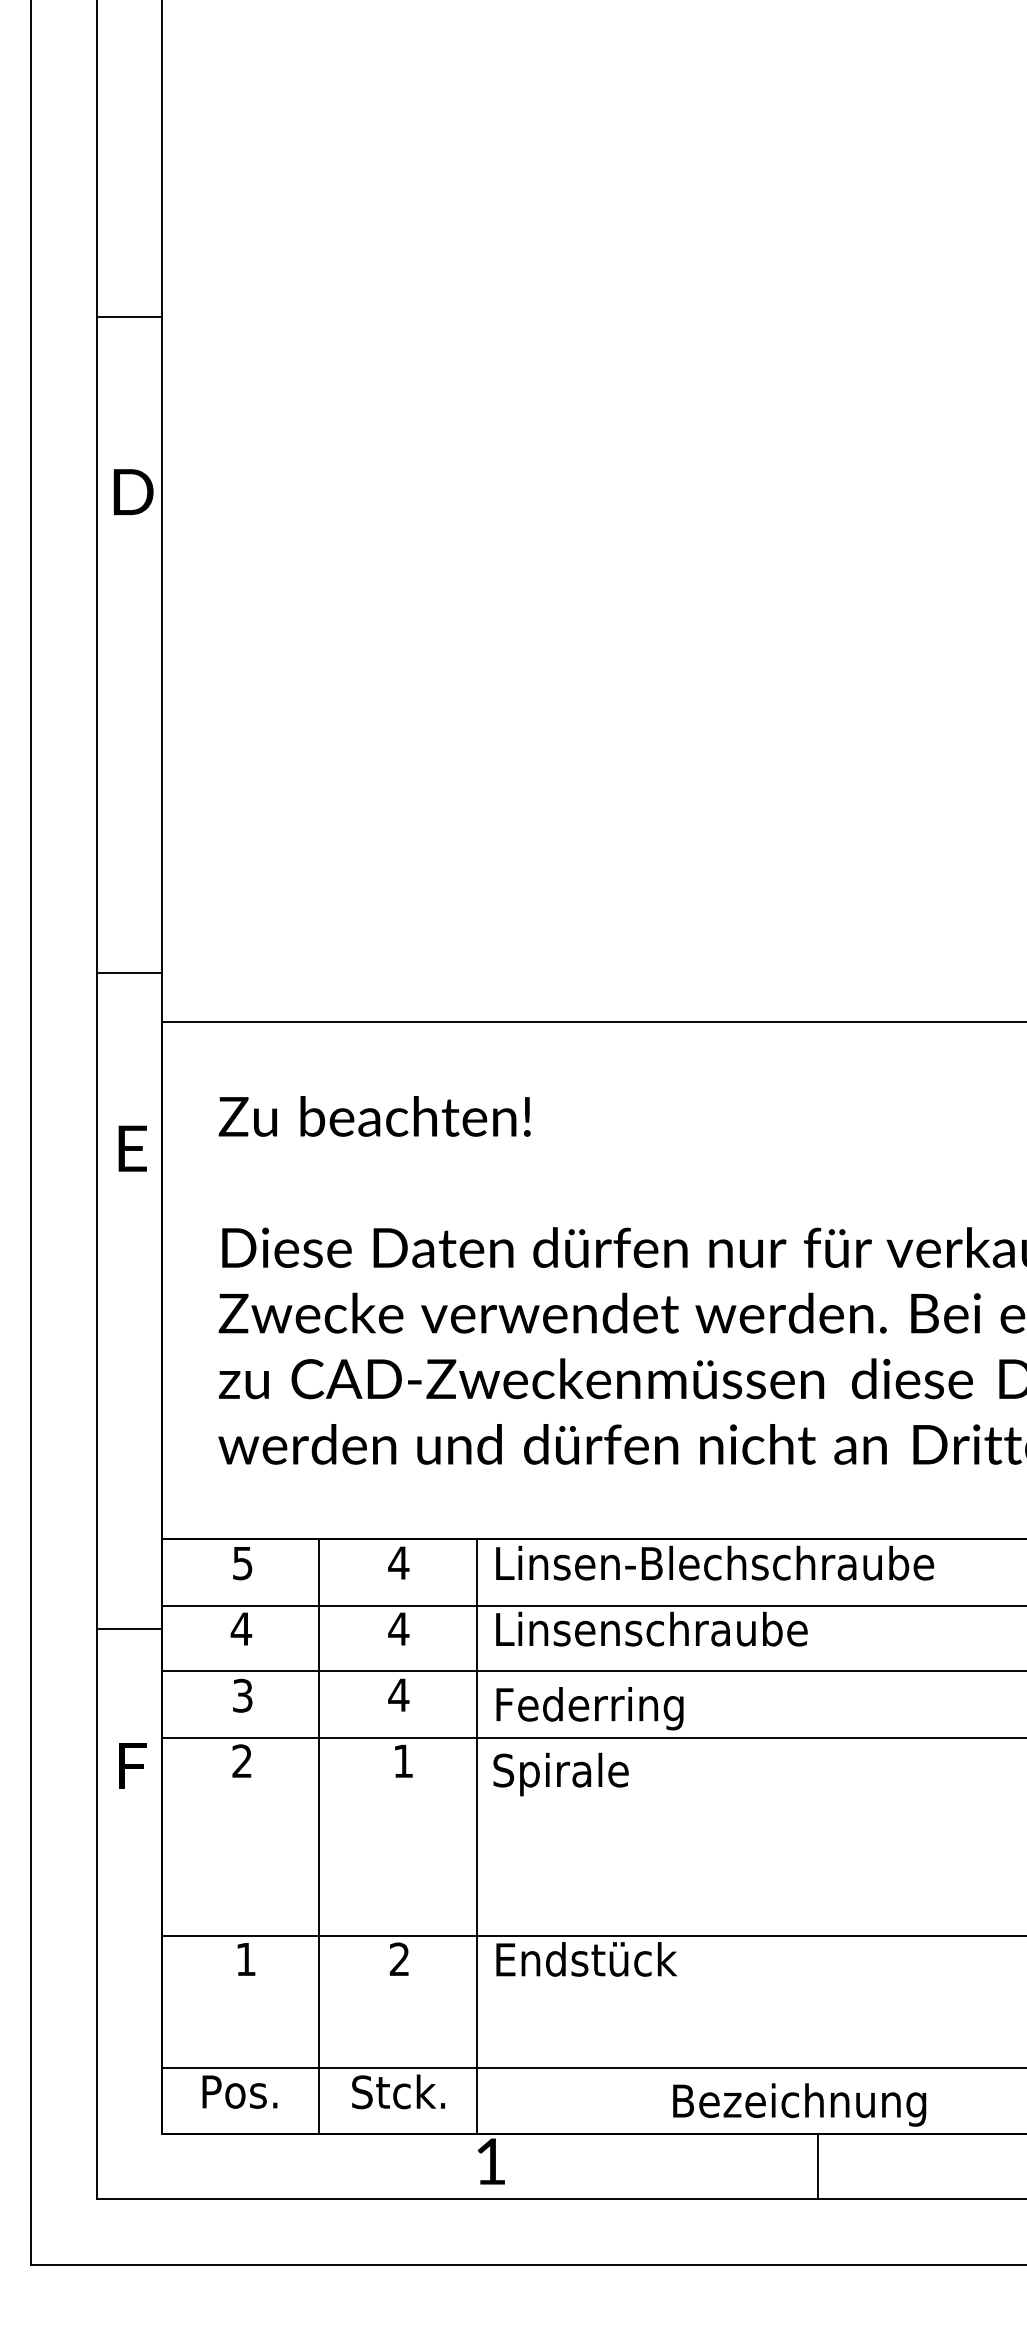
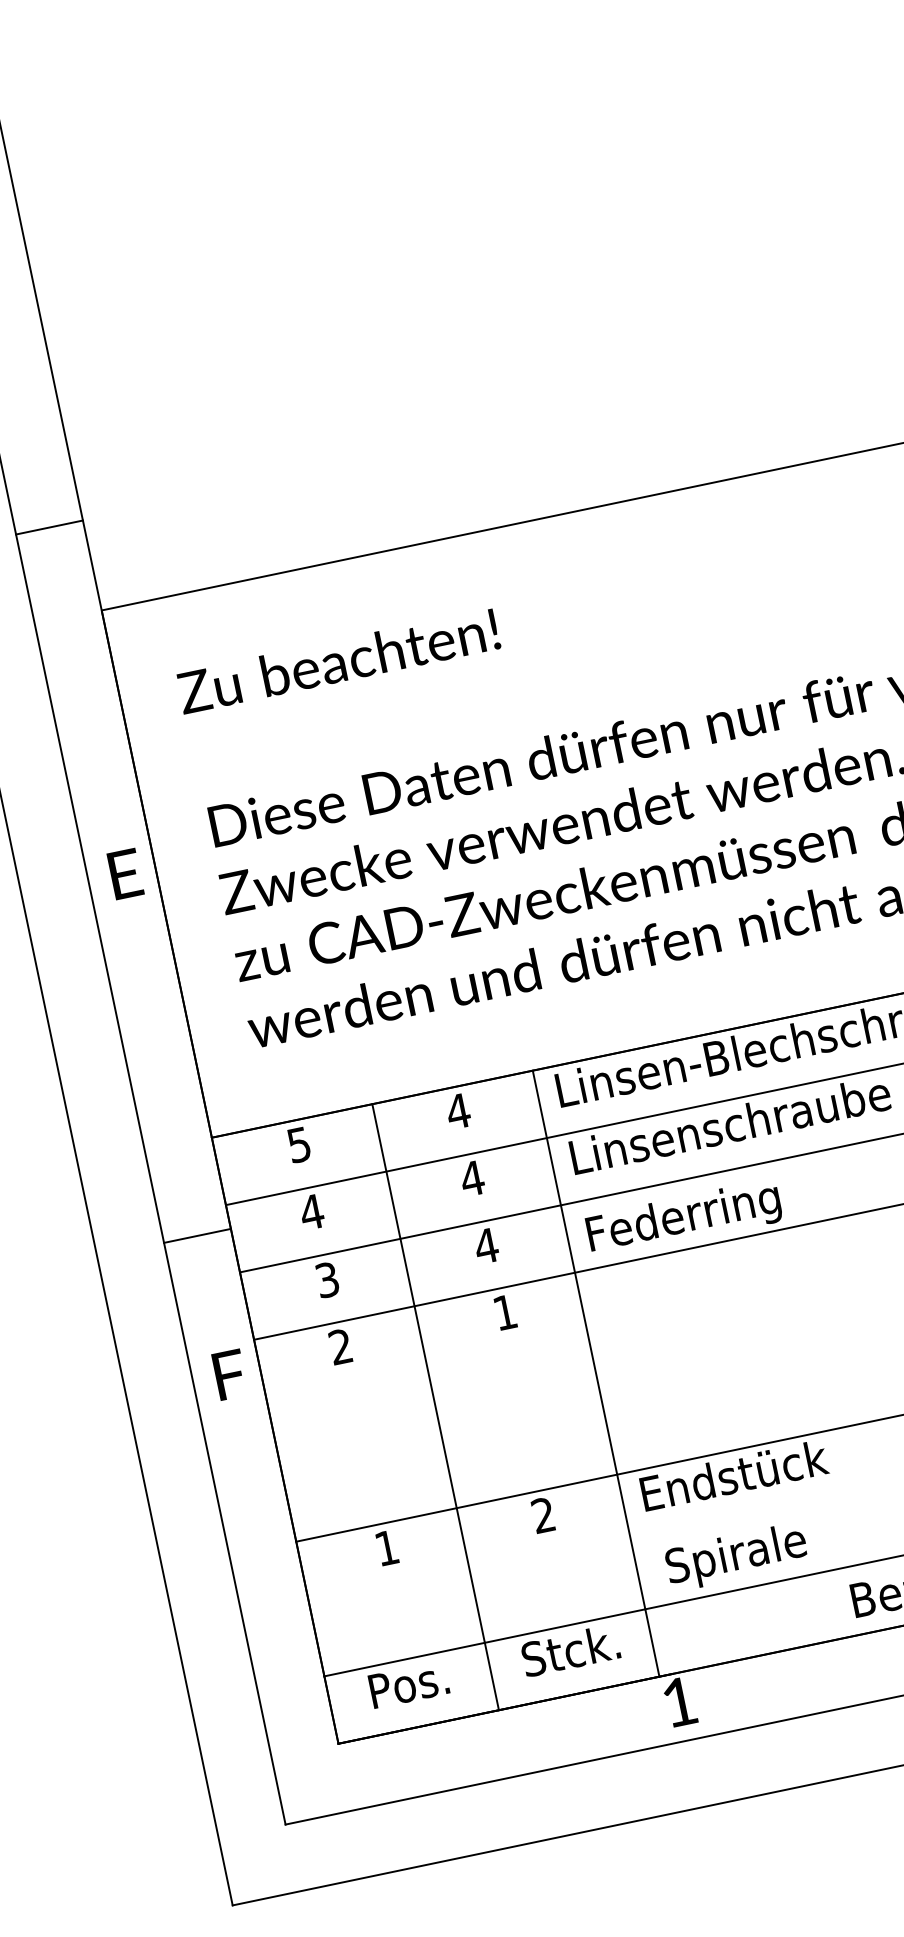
line: (129, 973) -> (49, 527), moved
text: (132, 1148) -> (125, 873), moved
text: (560, 1774) -> (736, 1557), moved

